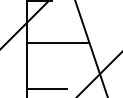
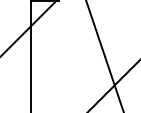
line: (57, 42) -> (65, 49), removed
line: (46, 89) -> (53, 103), removed

